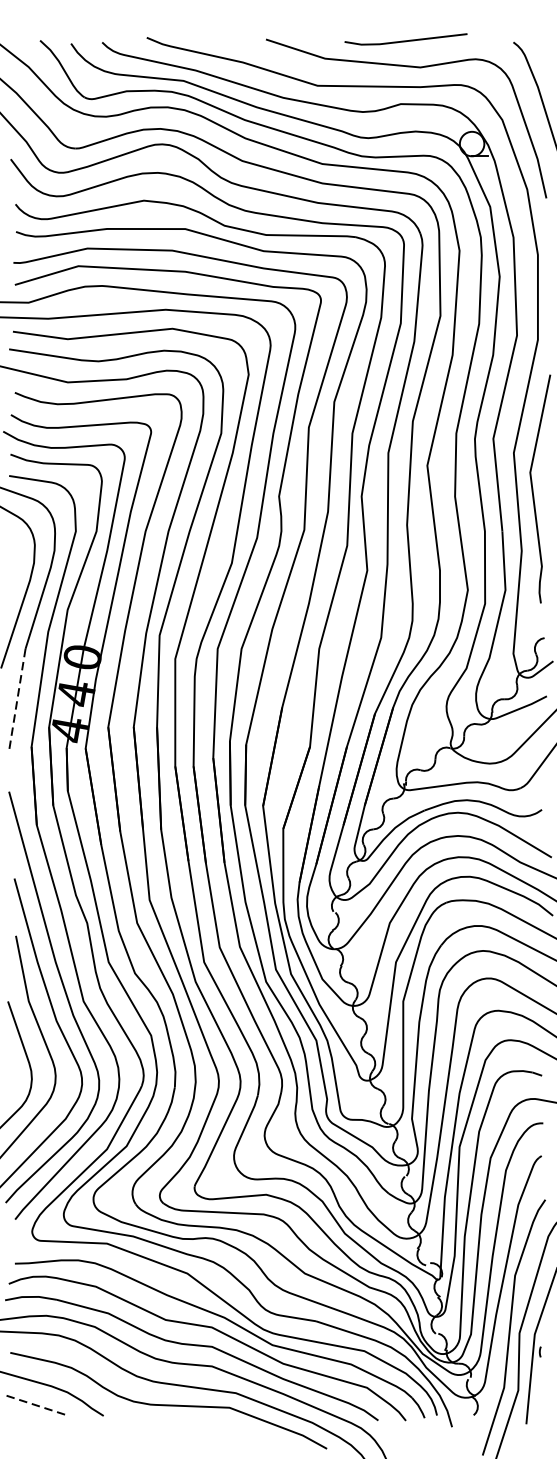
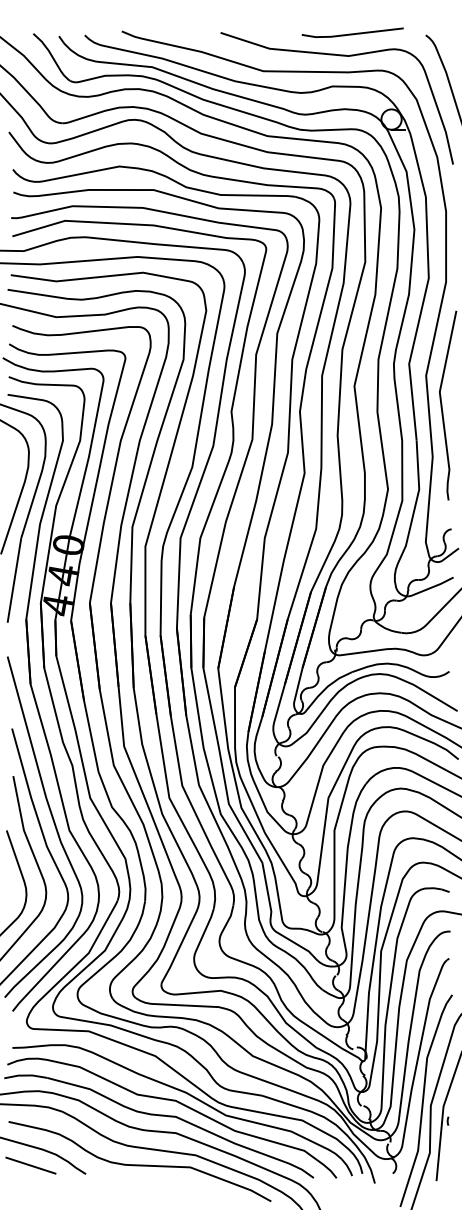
line: (405, 40) -> (352, 33), moved
line: (17, 699) -> (14, 580), dashed -> solid
line: (36, 1405) -> (30, 1165), dashed -> solid

